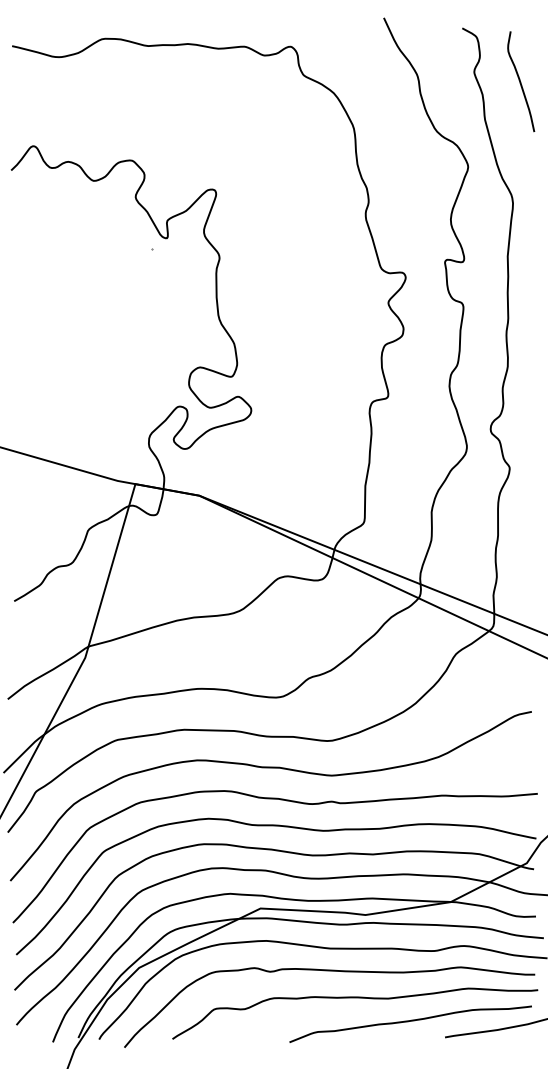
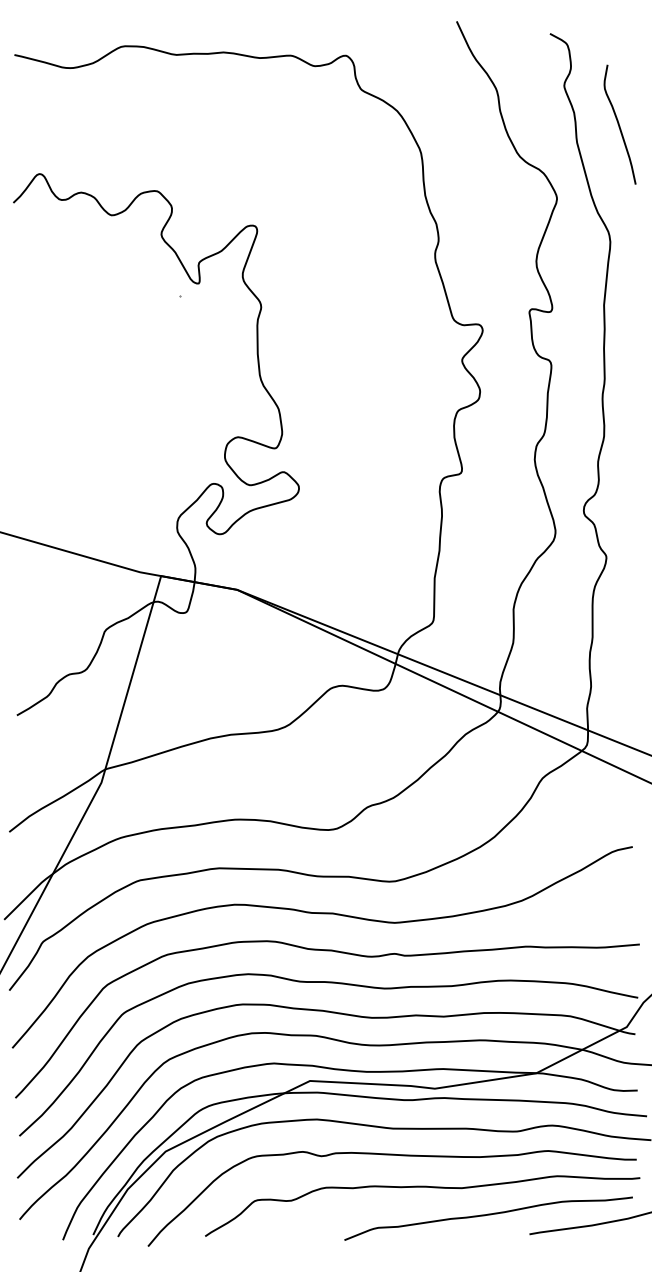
curve: (520, 81) -> (619, 124), moved

